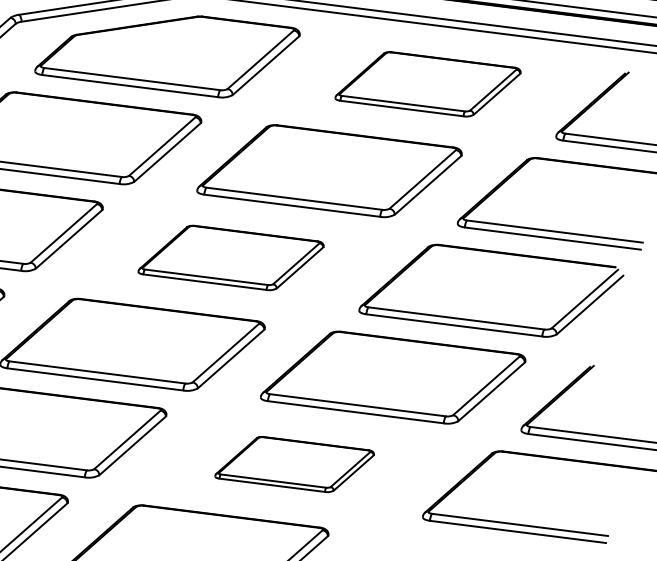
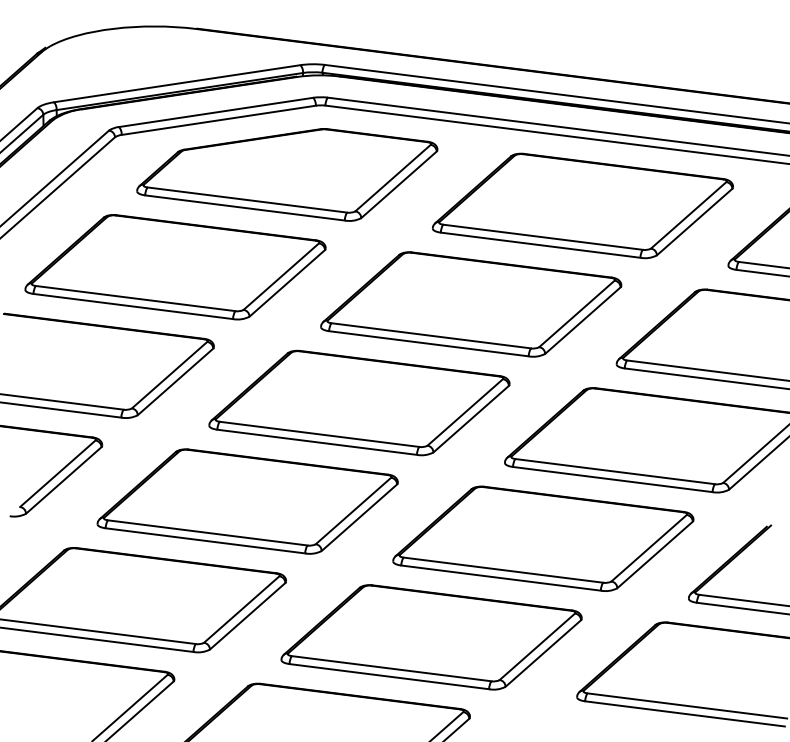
part: (427, 83) -> (582, 205), size x1.43
part: (231, 257) -> (359, 402), size x1.43
part: (294, 464) -> (431, 637), size x1.67

